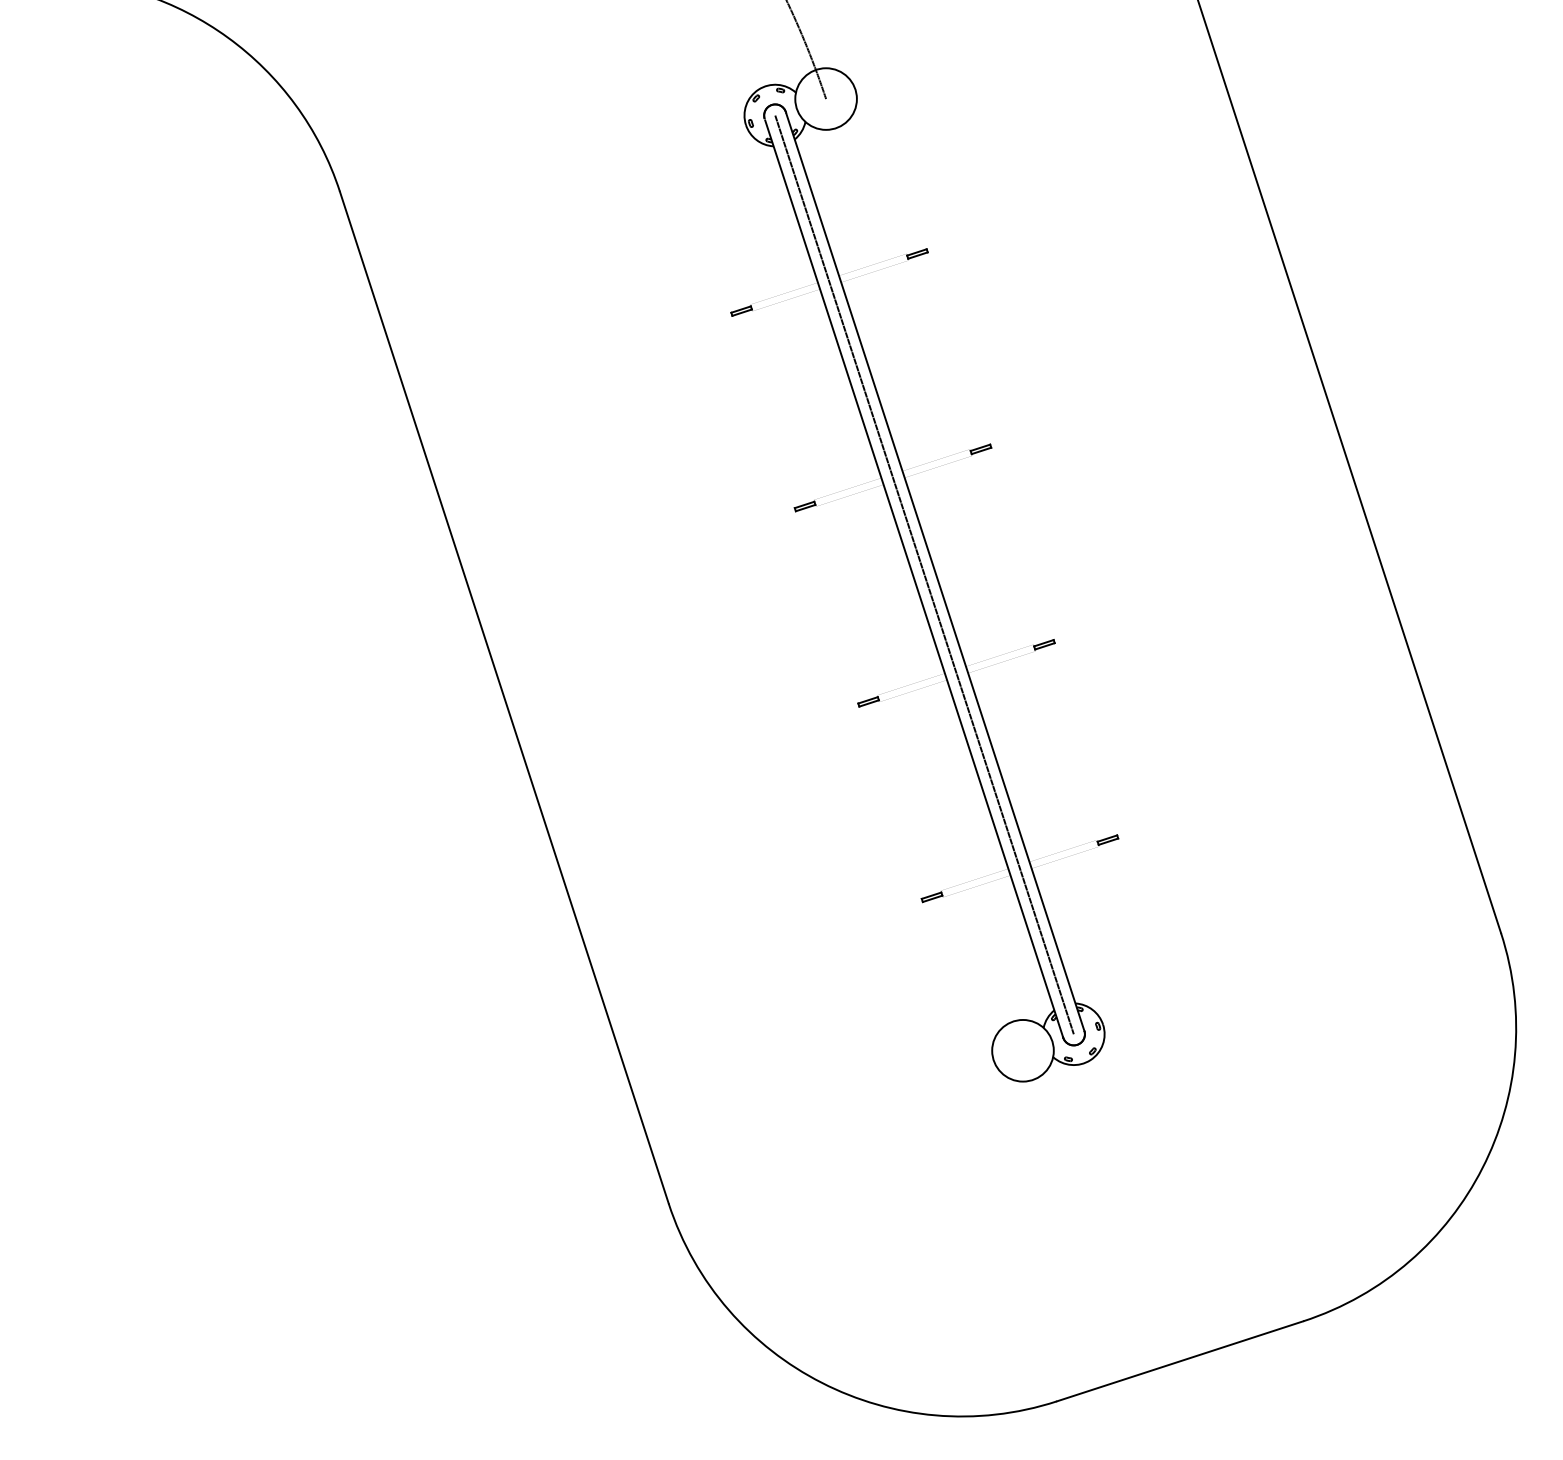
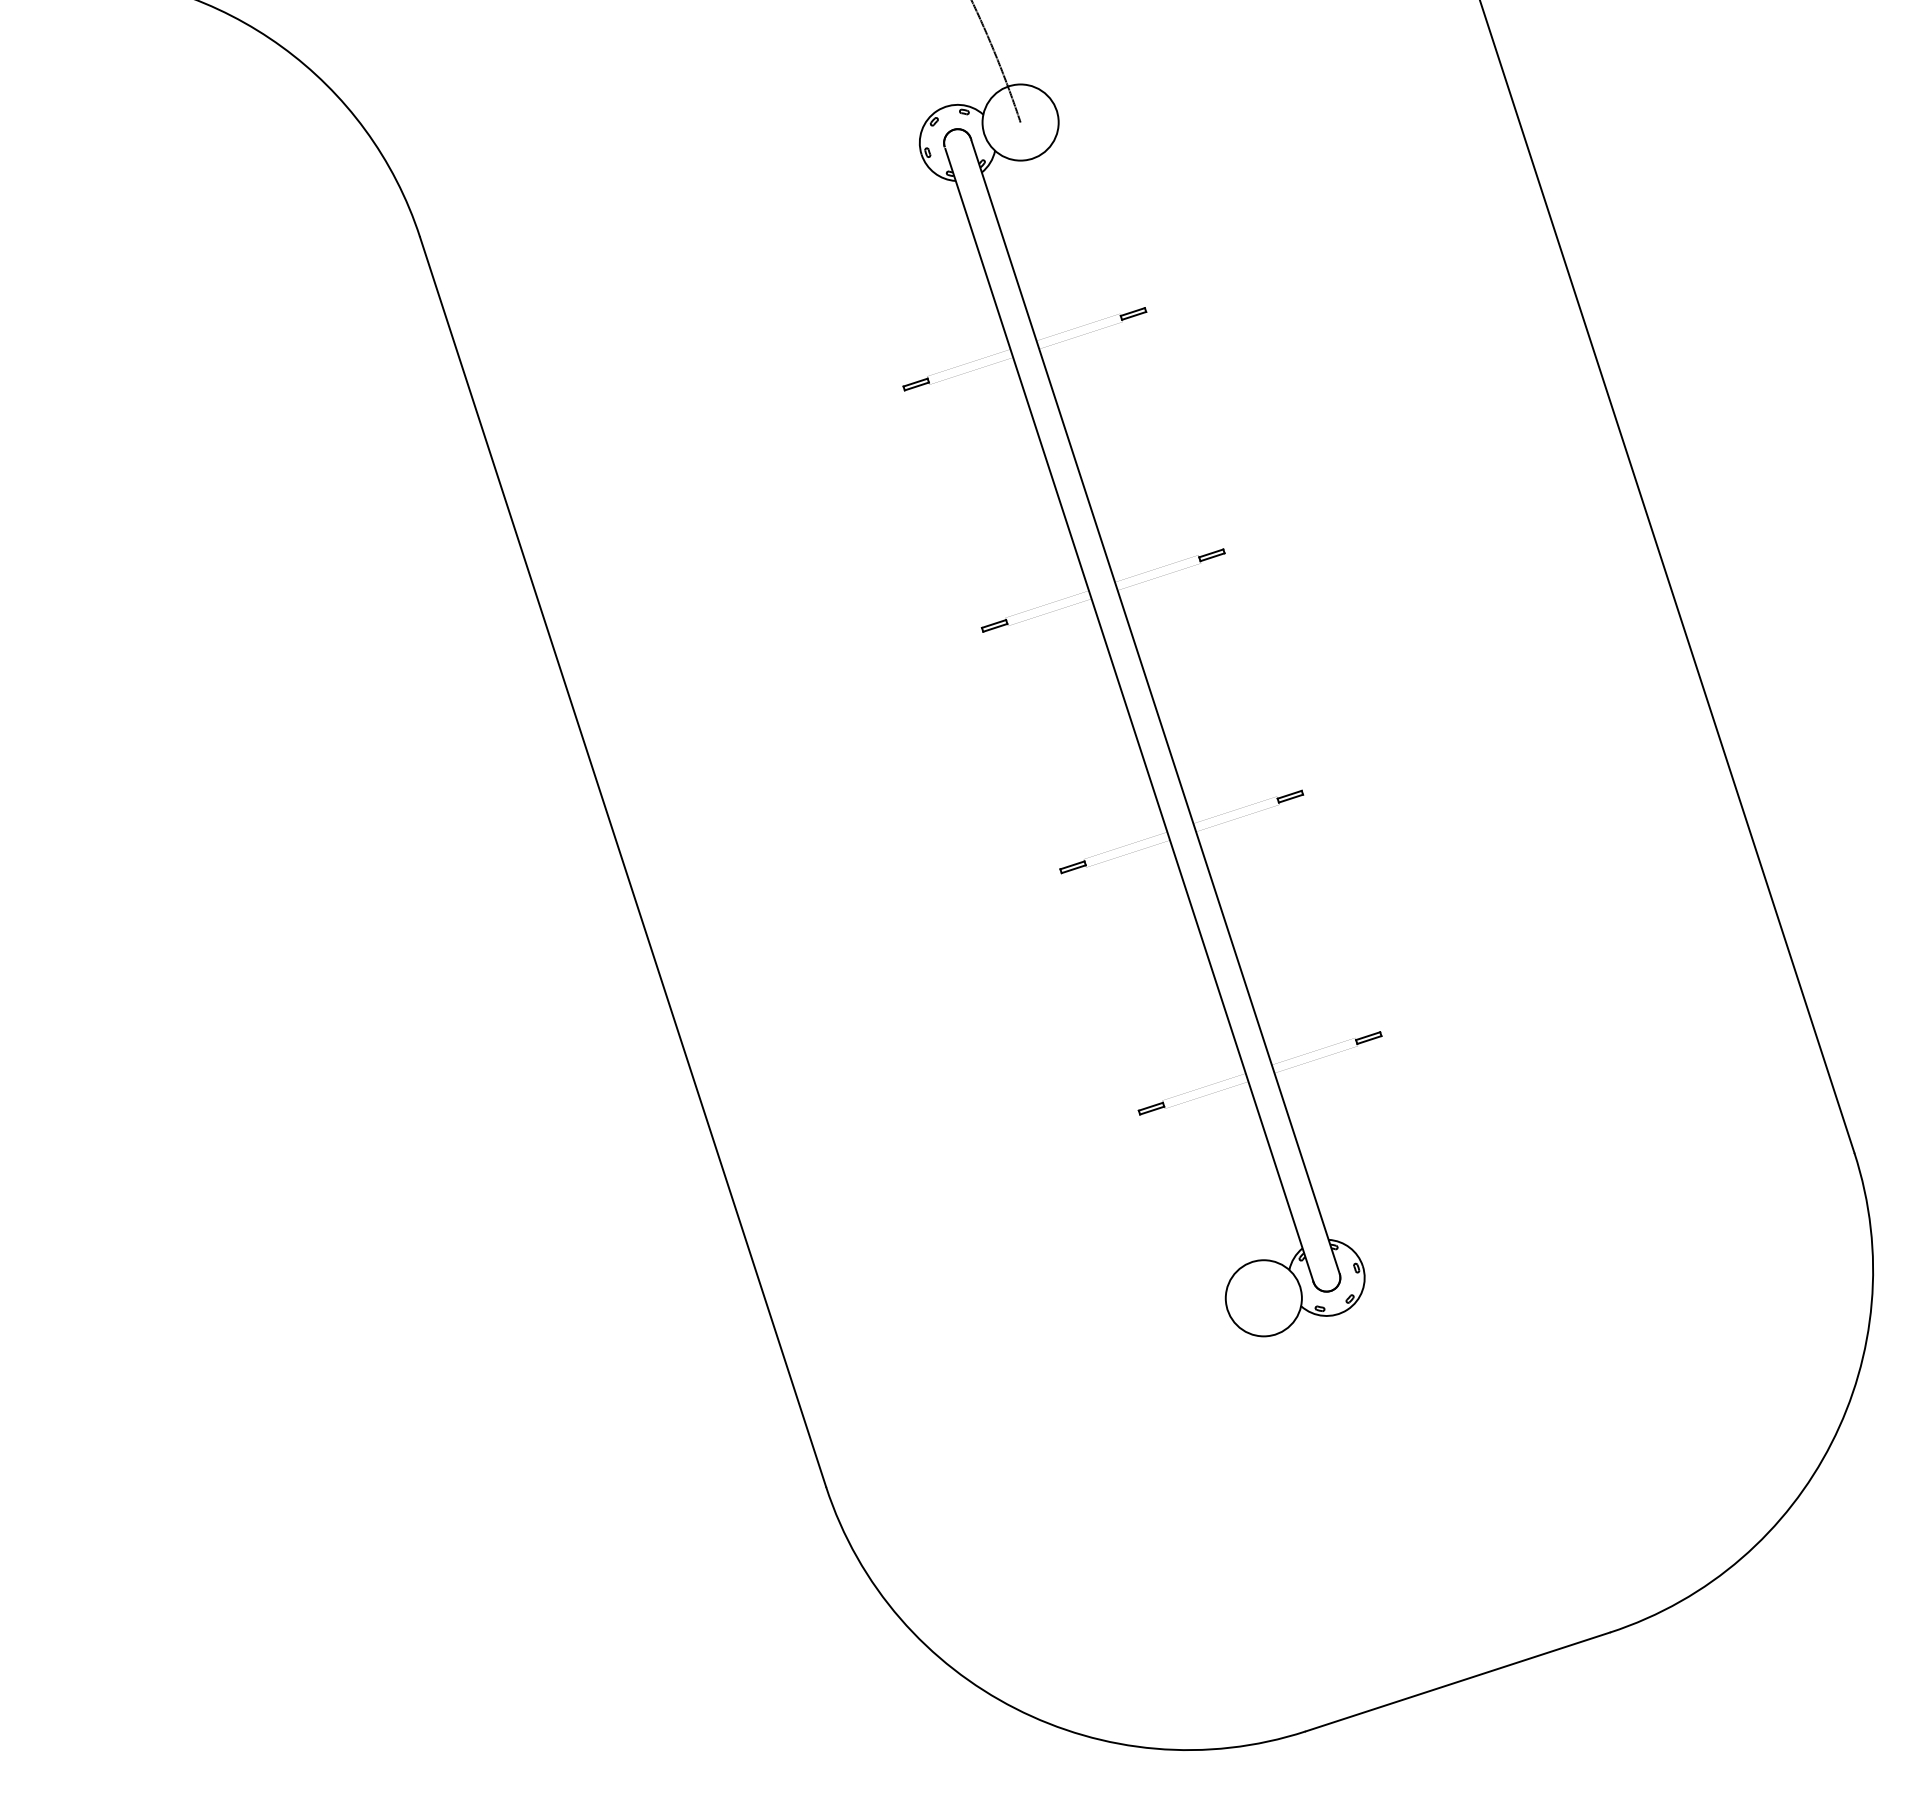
line: (924, 574) -> (1142, 709), removed

